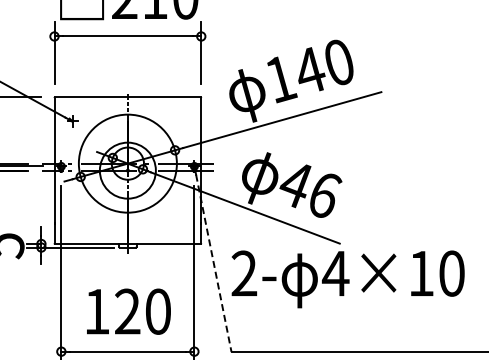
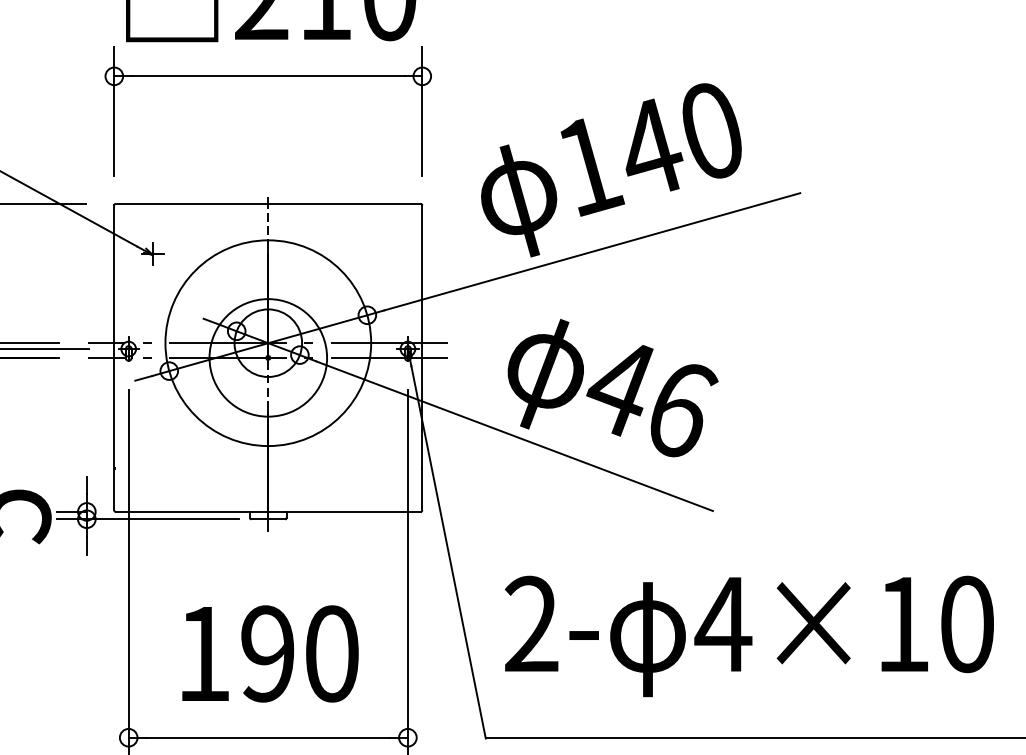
line: (213, 263) -> (447, 552), dashed -> solid
text: (347, 279) -> (748, 636), moved
text: (127, 311) -> (267, 653), 120 -> 190

